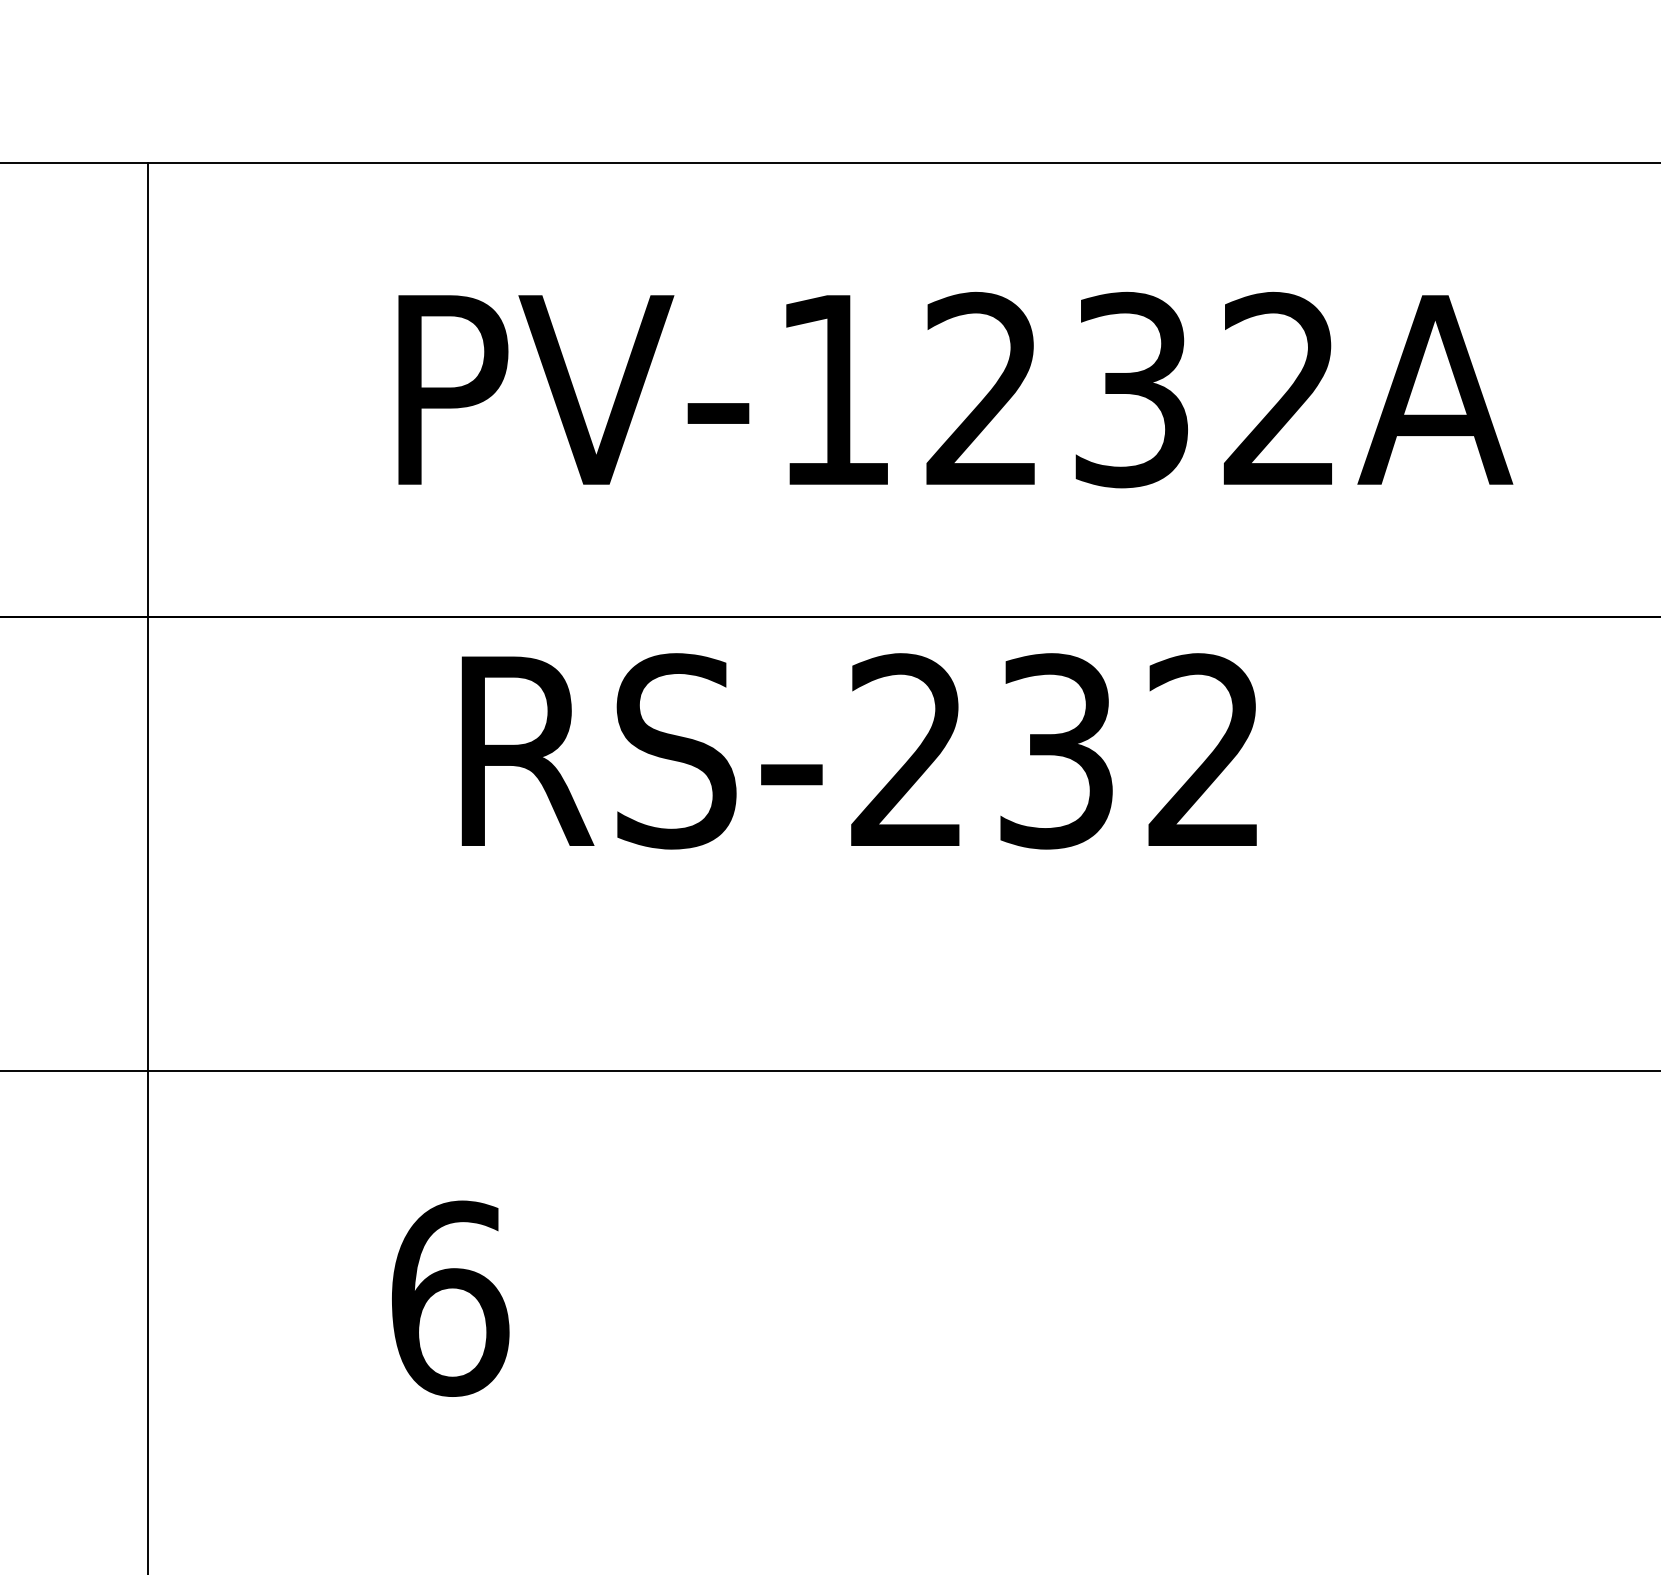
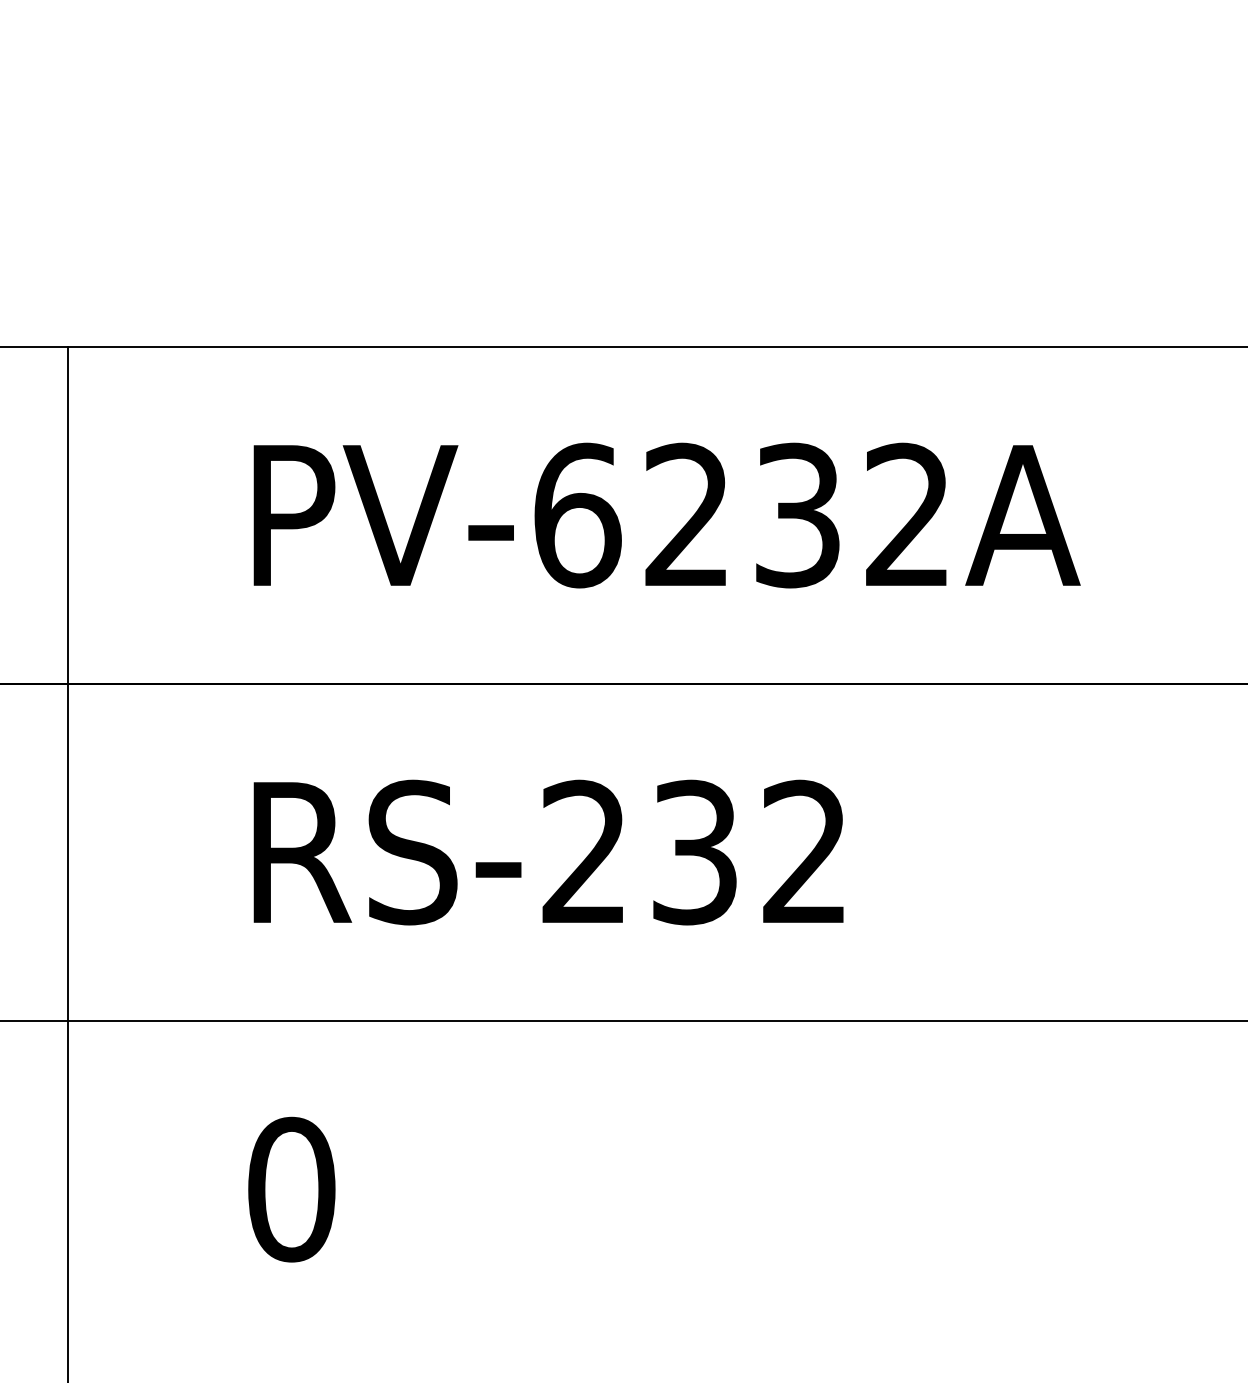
text: (834, 389) -> (577, 515), PV-1232A -> PV-6232A
text: (859, 751) -> (548, 852), moved
text: (450, 1298) -> (292, 1189), 6 -> 0

